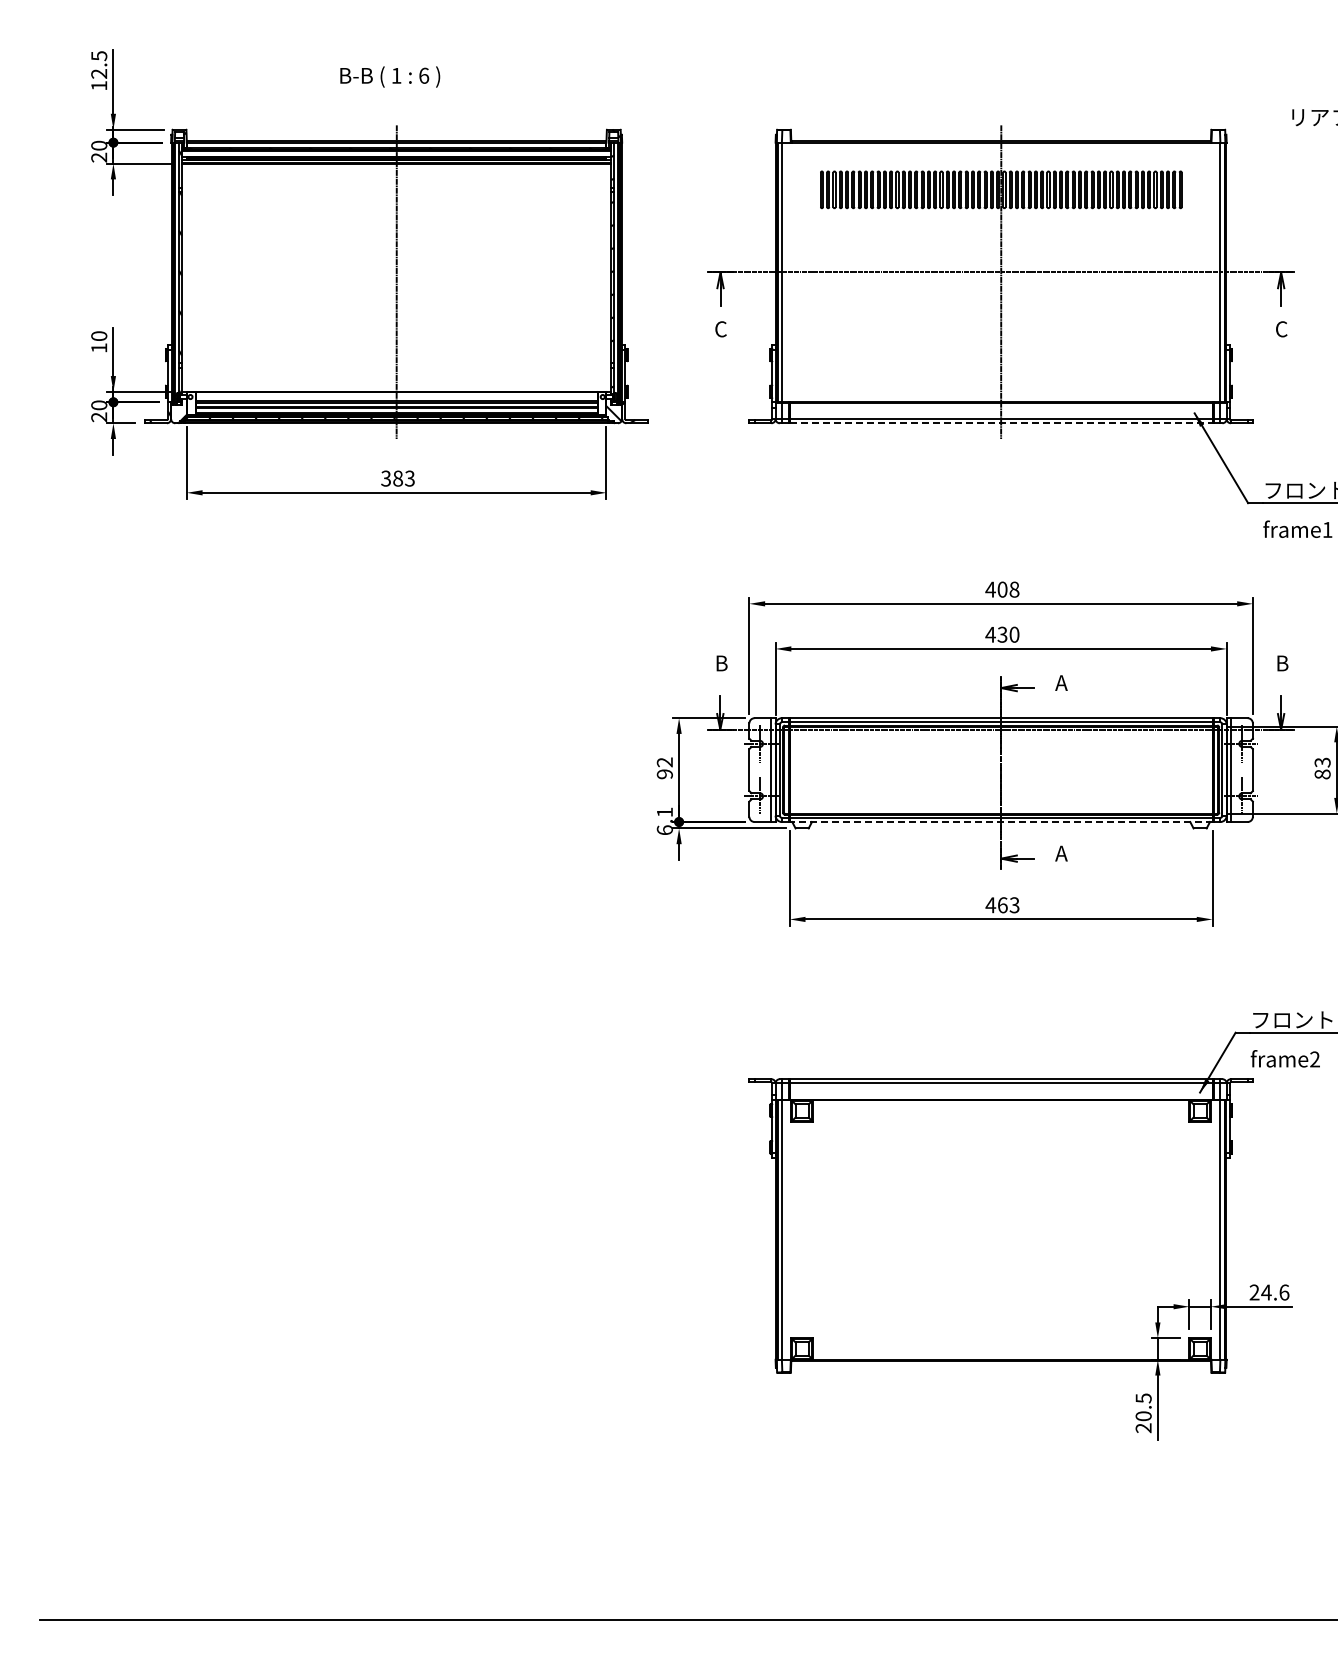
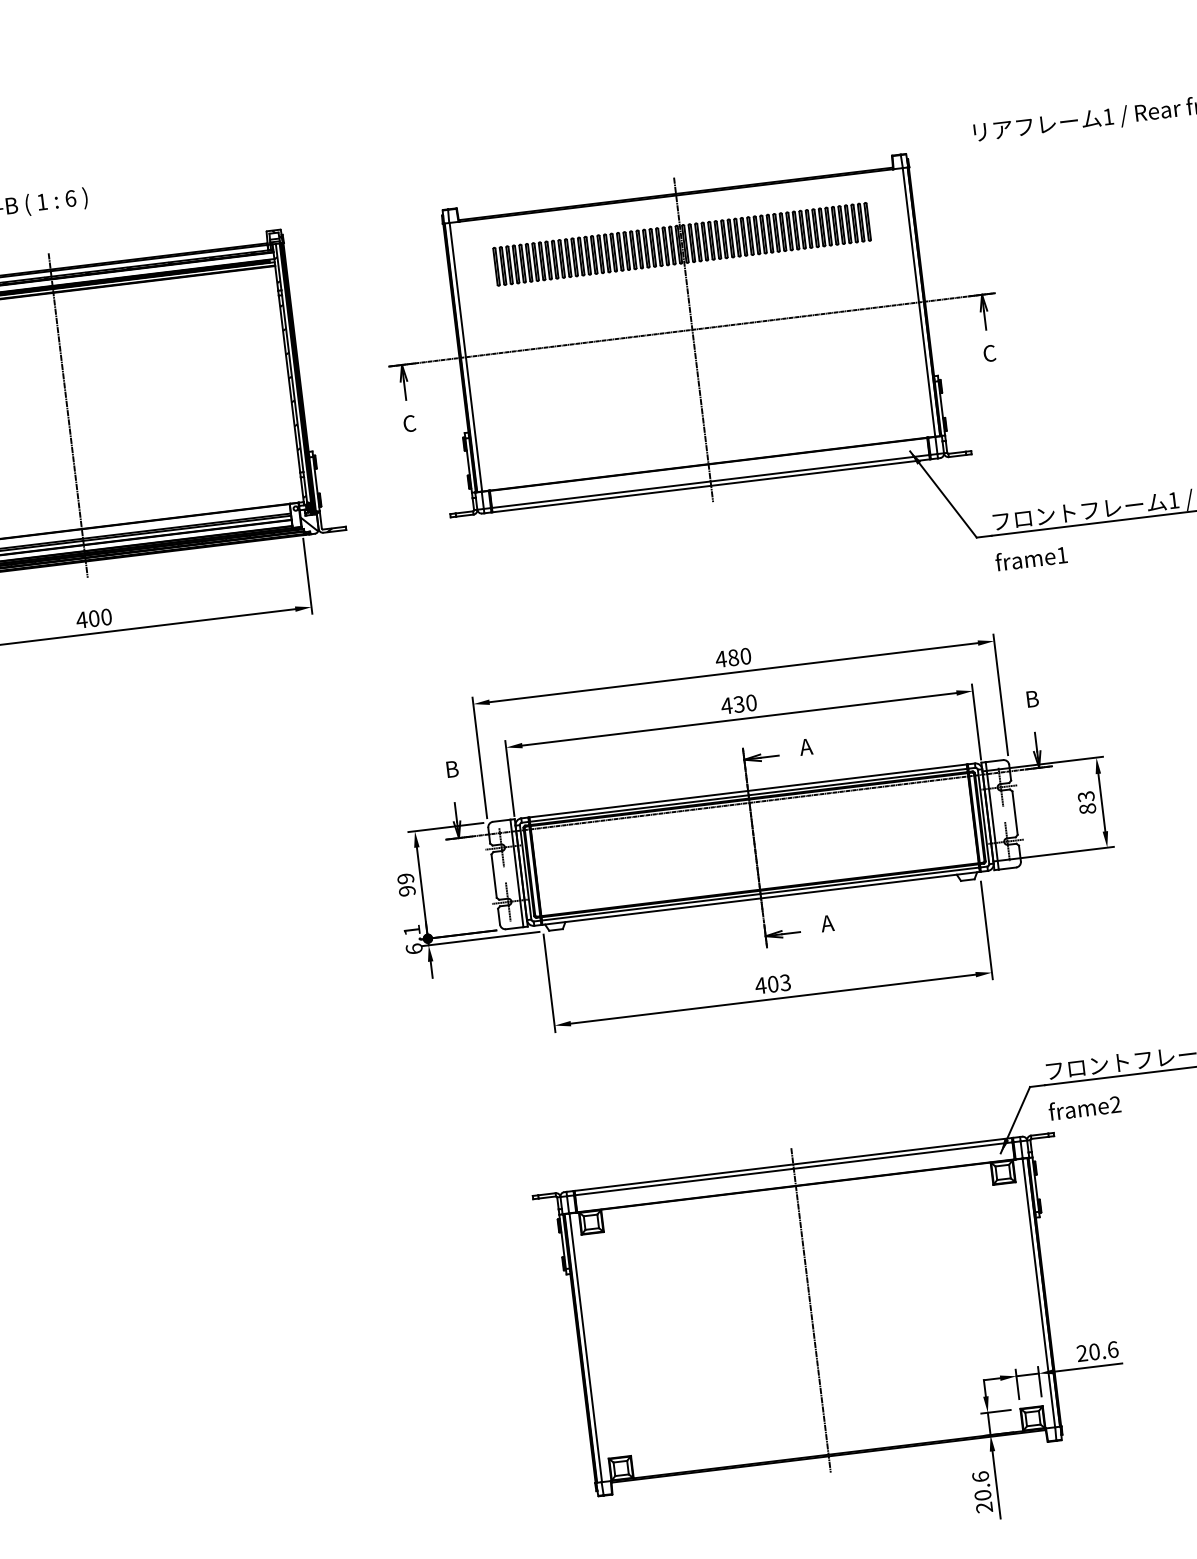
line: (1001, 423) -> (711, 486), dashed -> solid
text: (397, 478) -> (93, 618), 383 -> 400
text: (1008, 589) -> (739, 656), 408 -> 480
text: (664, 762) -> (405, 878), 92 -> 99
line: (1000, 822) -> (760, 898), dashed -> solid
text: (1002, 905) -> (772, 984), 463 -> 403
line: (1001, 1220) -> (811, 1310), added
text: (1266, 1292) -> (1094, 1351), 24.6 -> 20.6
text: (1143, 1398) -> (980, 1476), 20.5 -> 20.6

